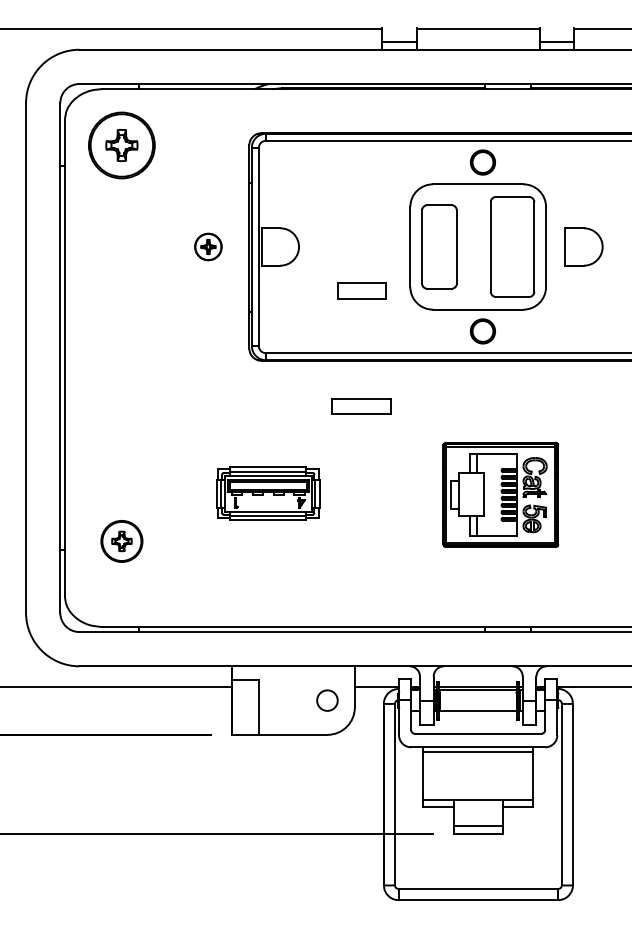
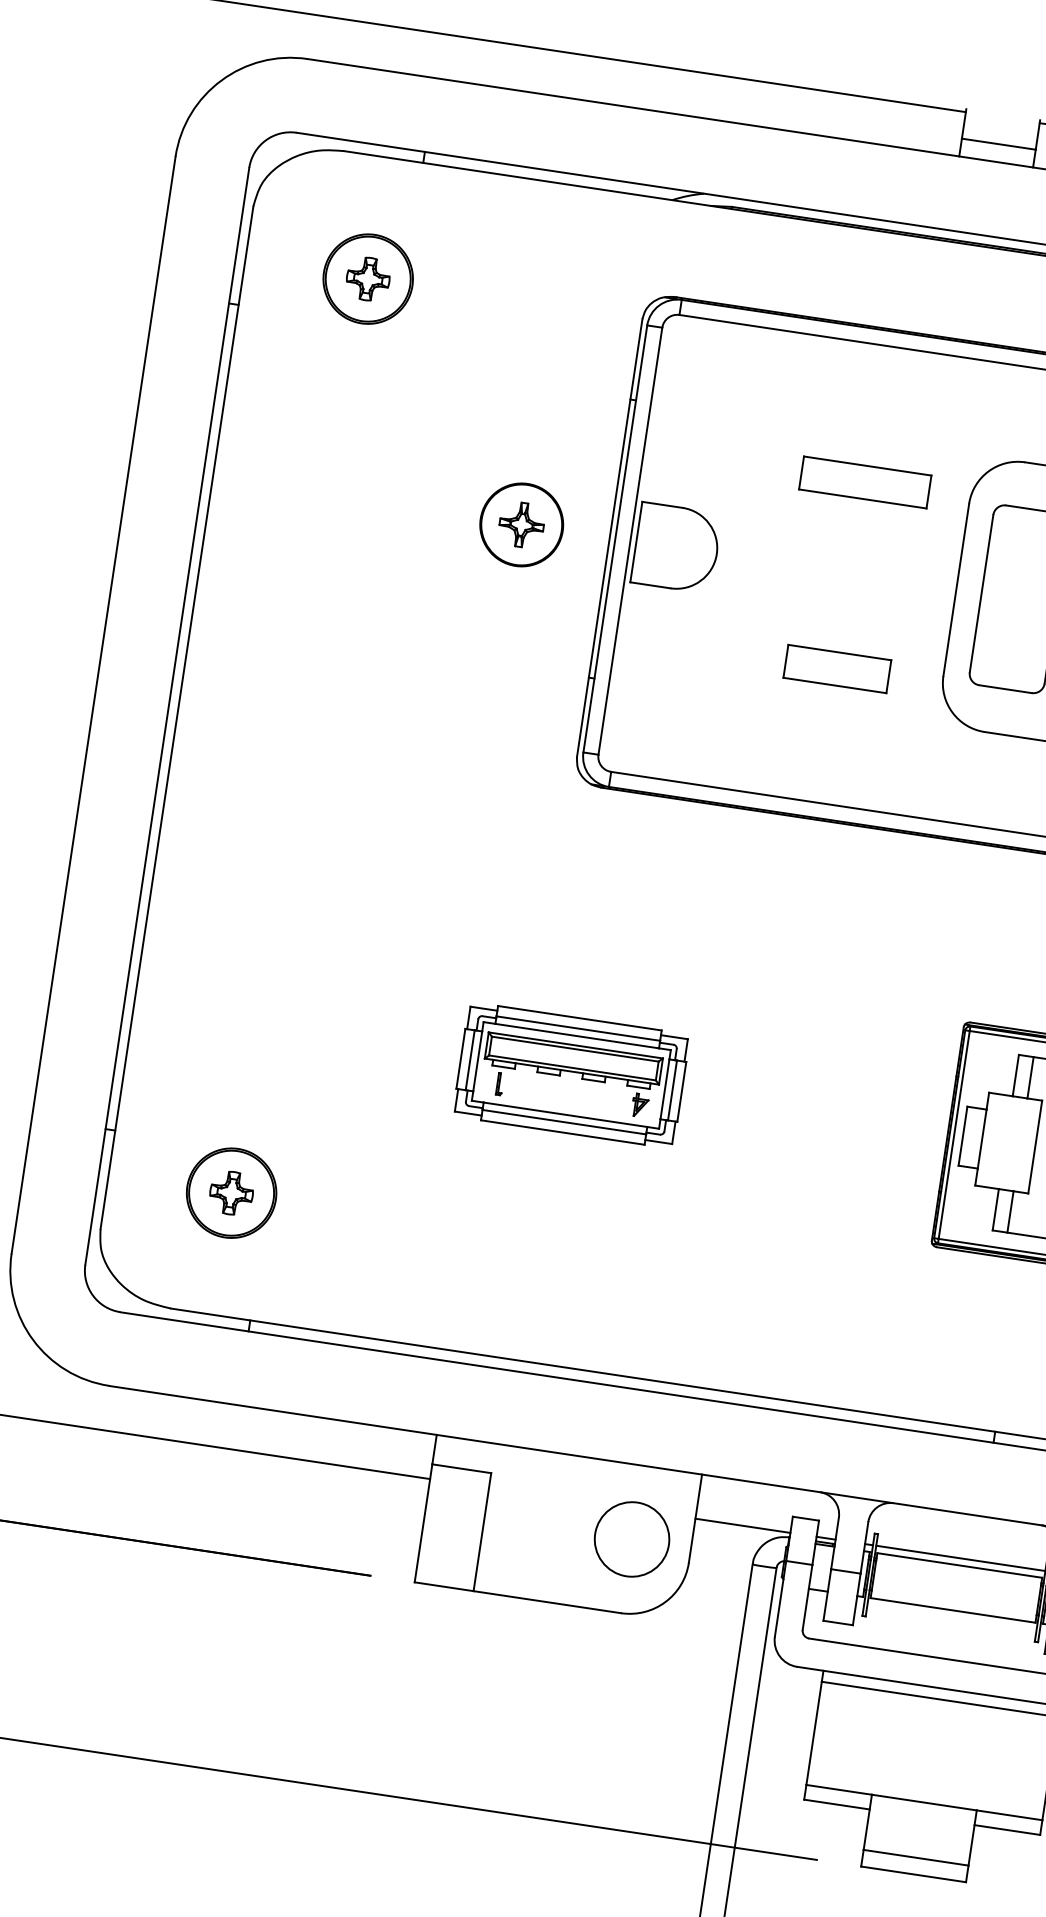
part: (121, 145) -> (367, 278), size x0.62
part: (208, 246) -> (522, 523), size x1.43
part: (361, 406) -> (864, 482), moved
part: (121, 541) -> (230, 1193), moved
circle: (327, 700) -> (632, 1539), size x1.67

